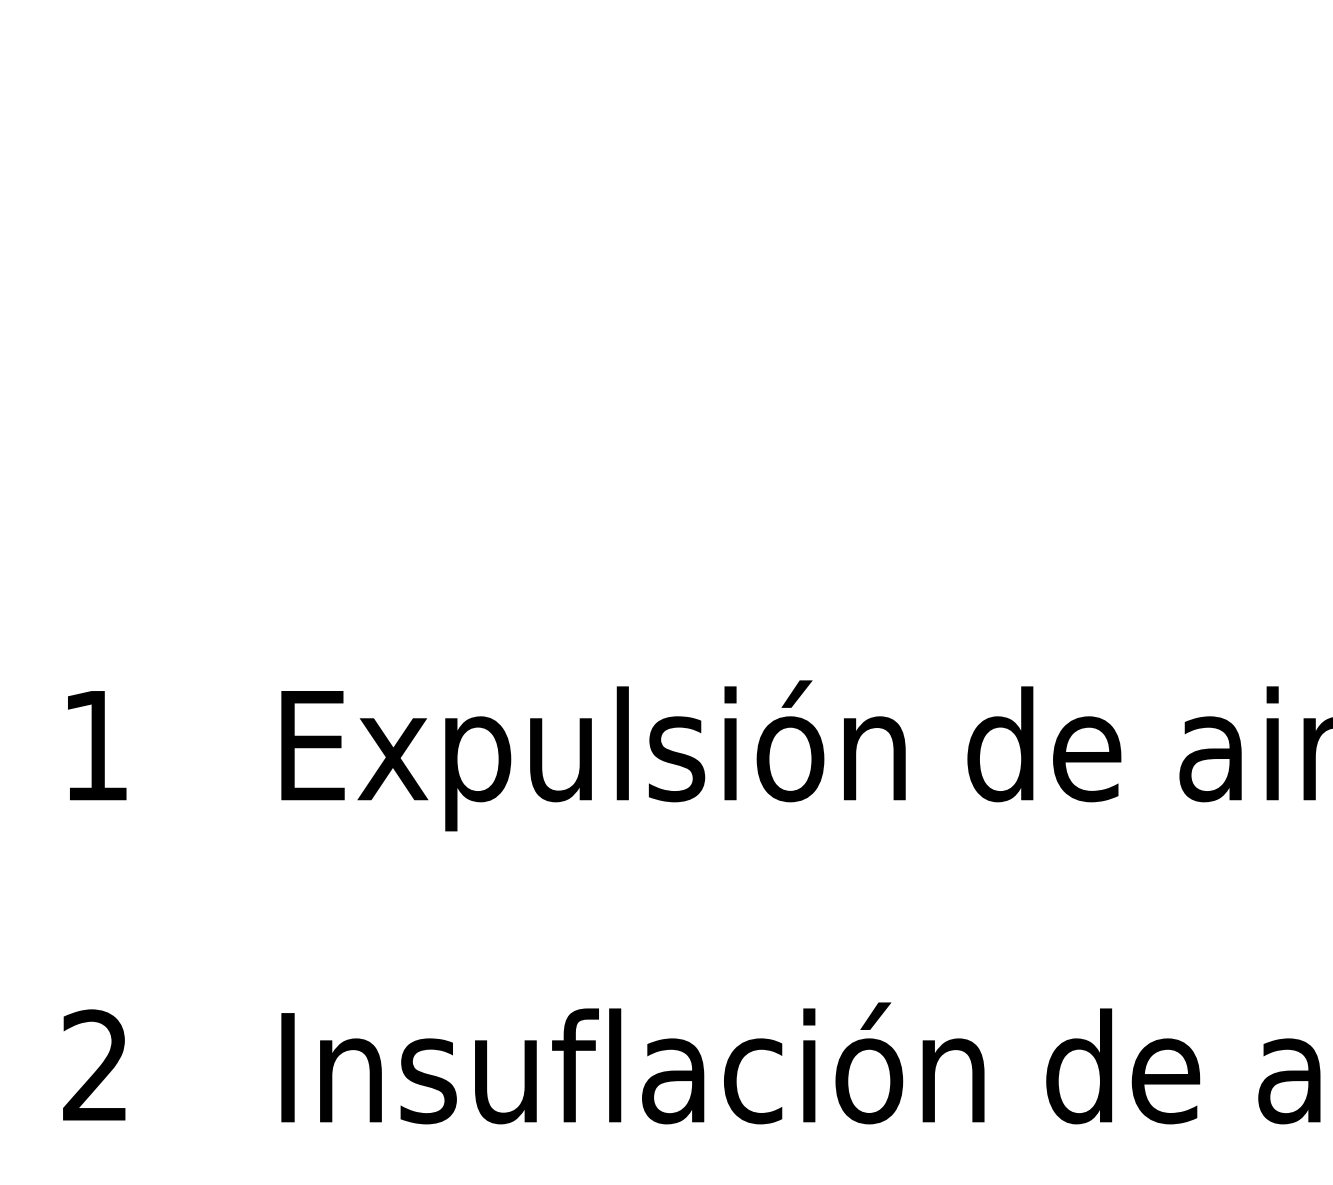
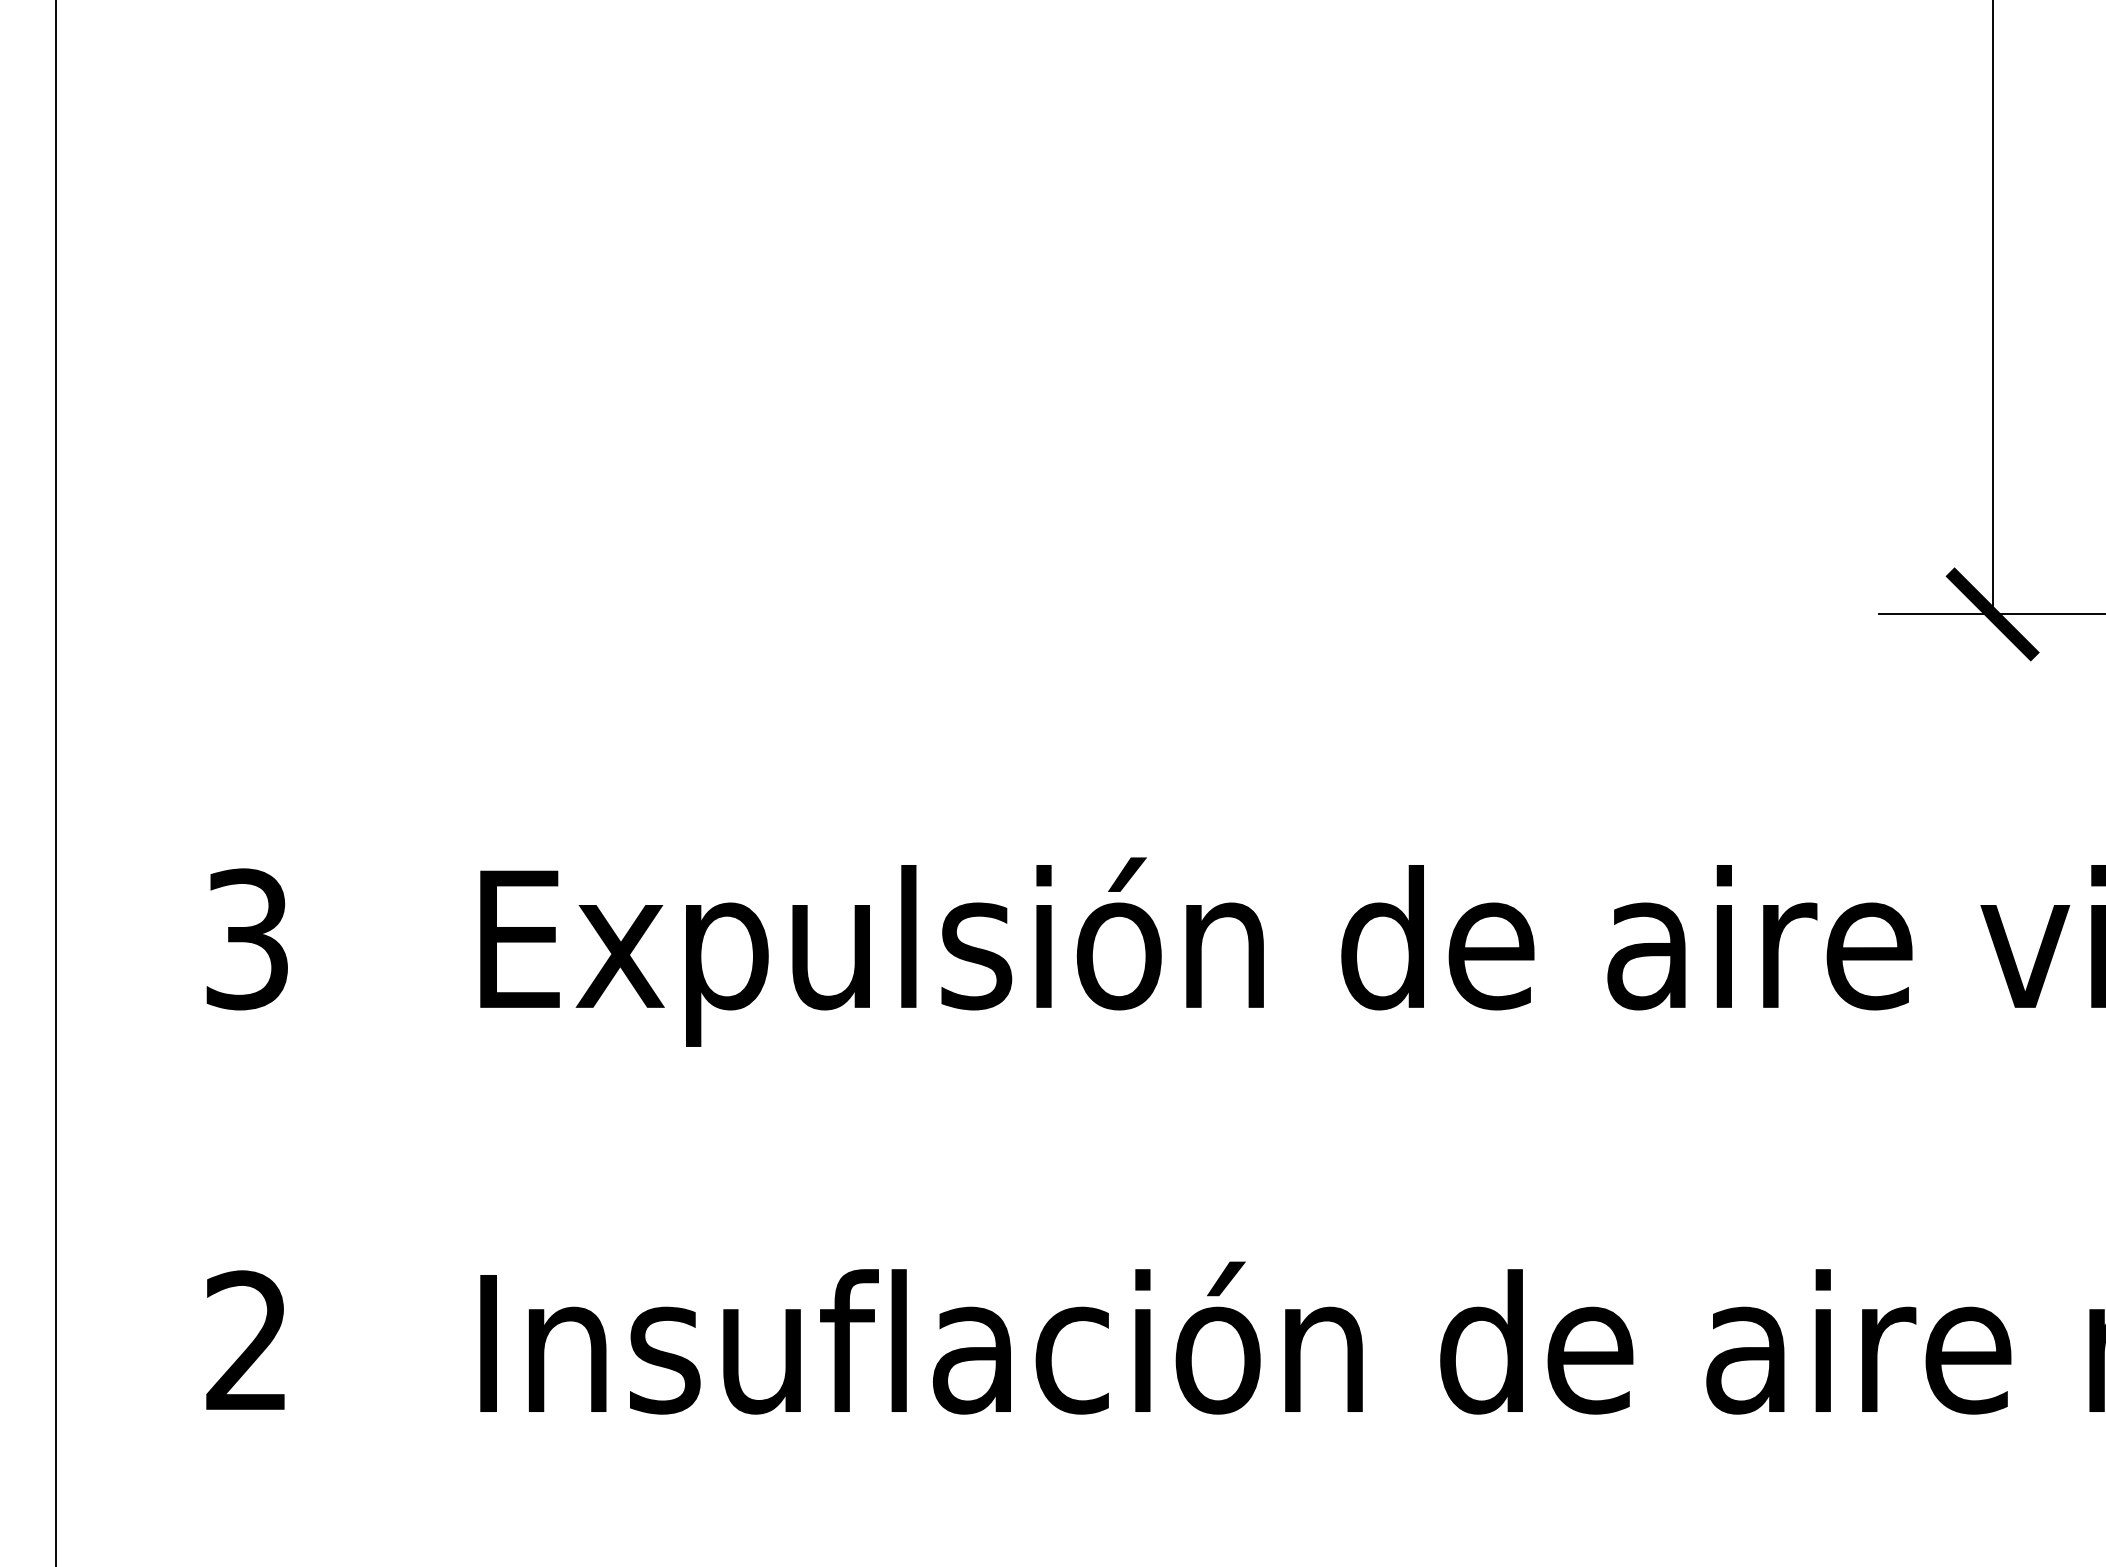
text: (95, 745) -> (246, 939), 1 -> 3

